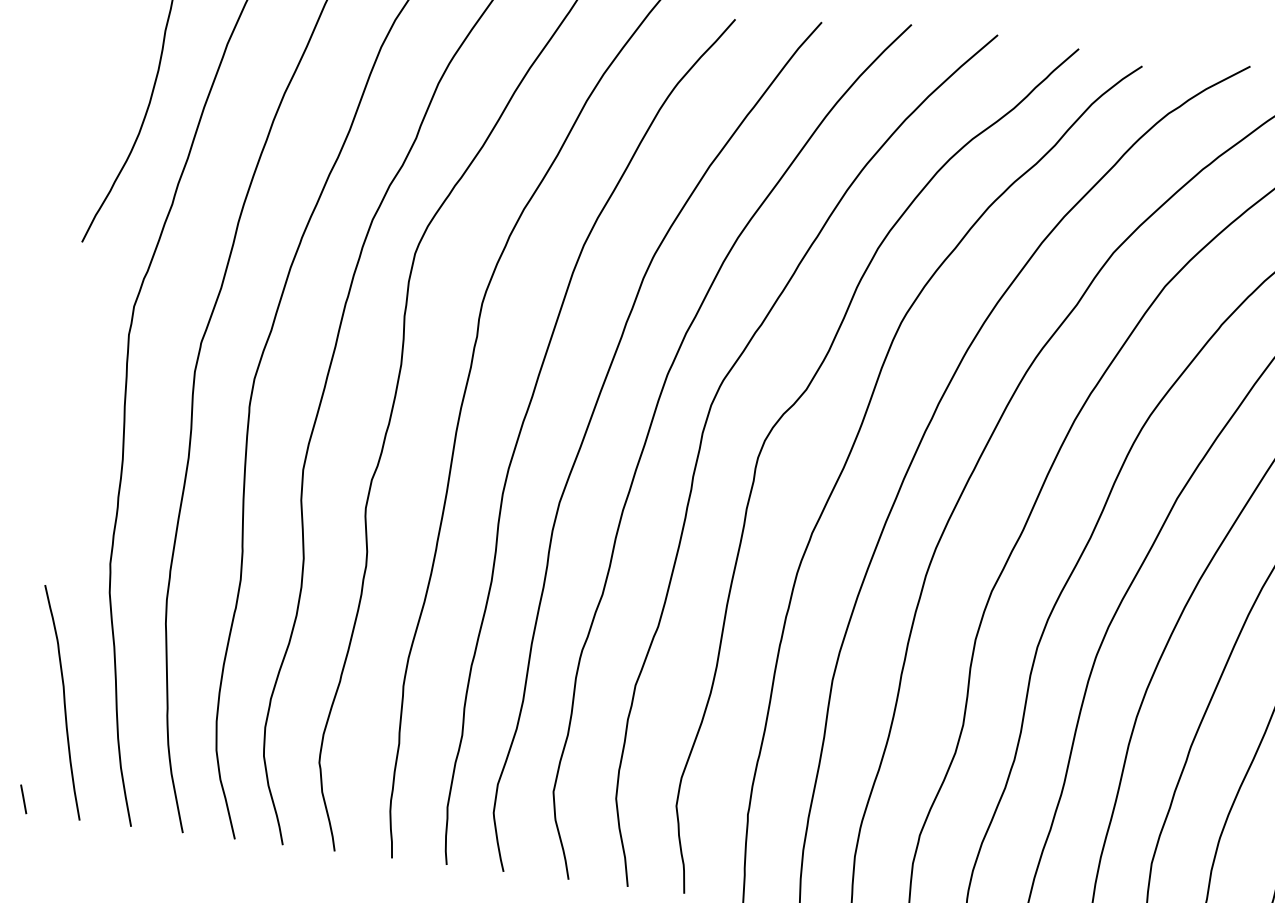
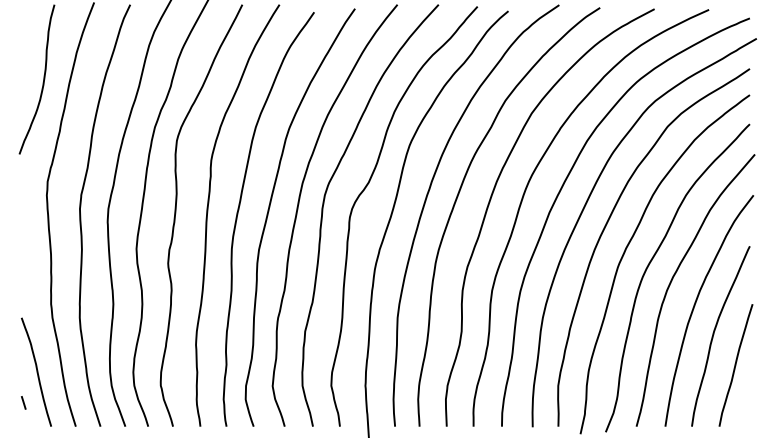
line: (23, 798) -> (23, 402), moved

